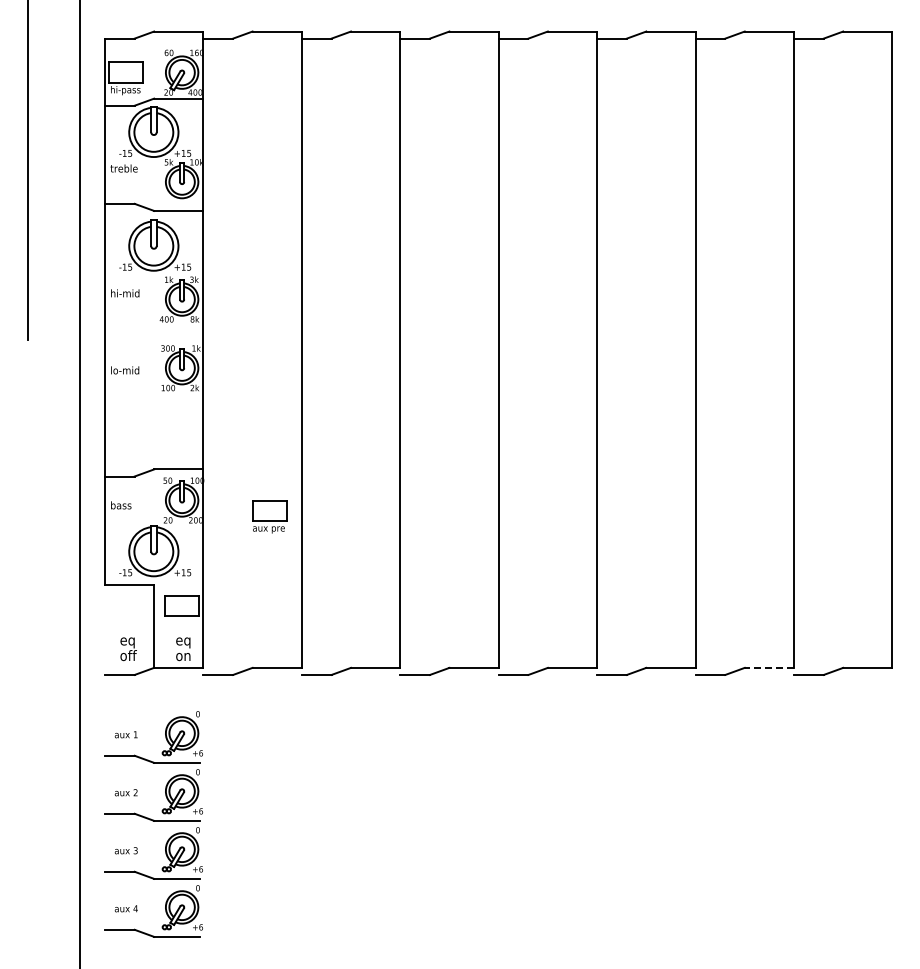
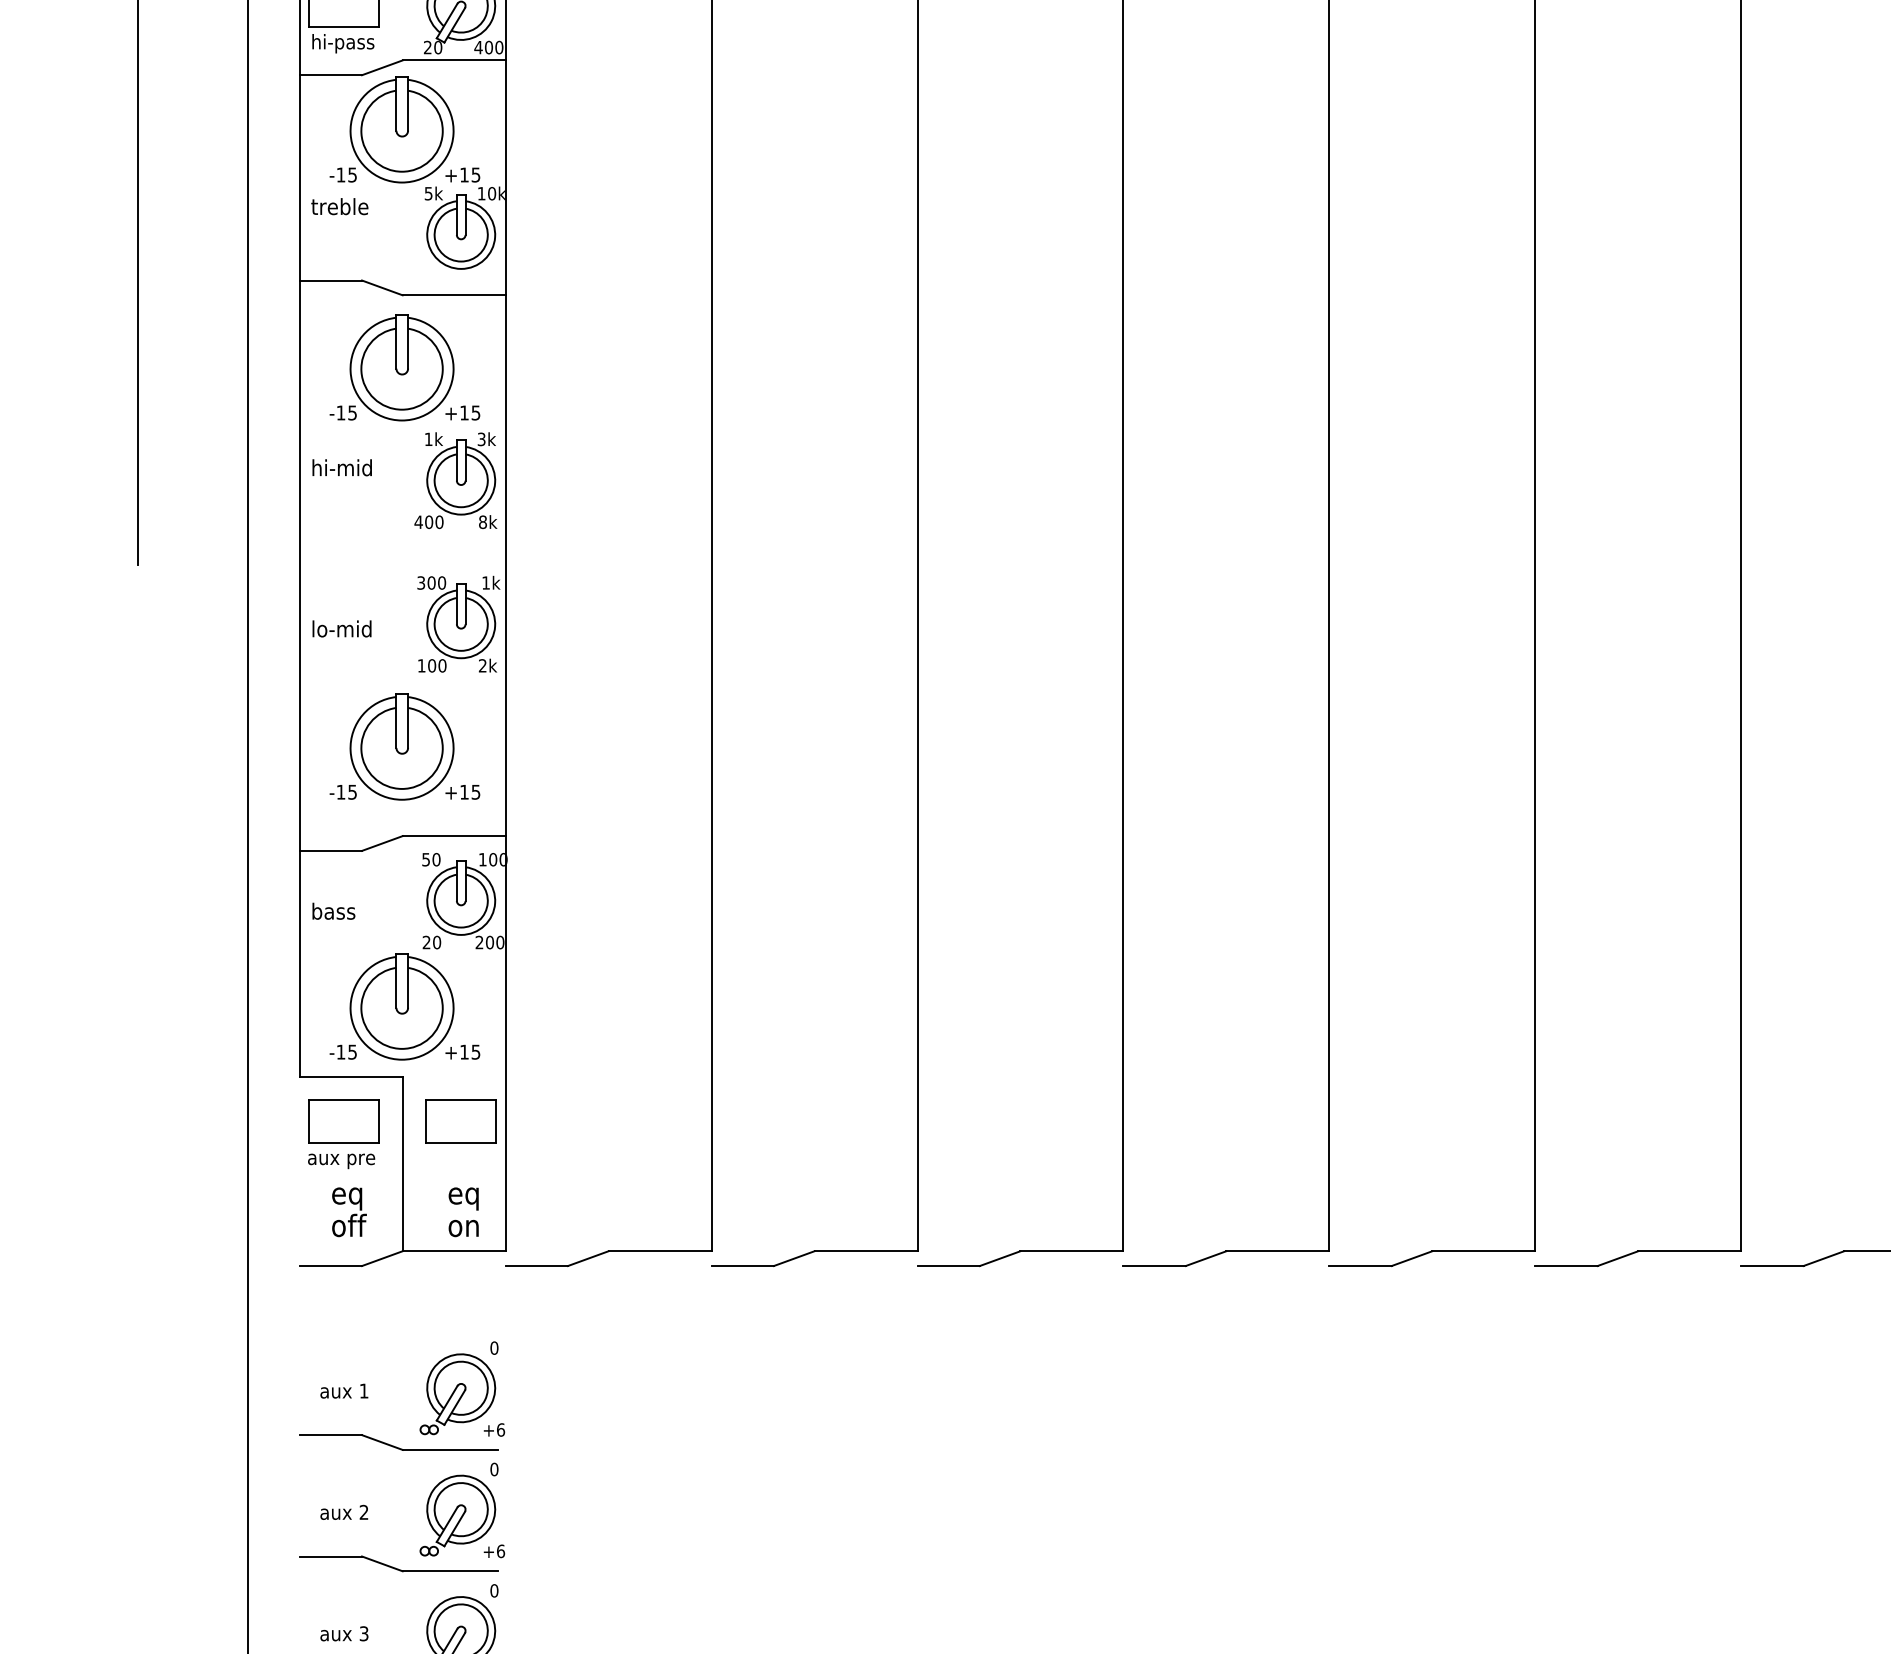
part: (155, 426) -> (405, 746), added
part: (269, 516) -> (342, 1133), moved
line: (769, 667) -> (1690, 1250), dashed -> solid

